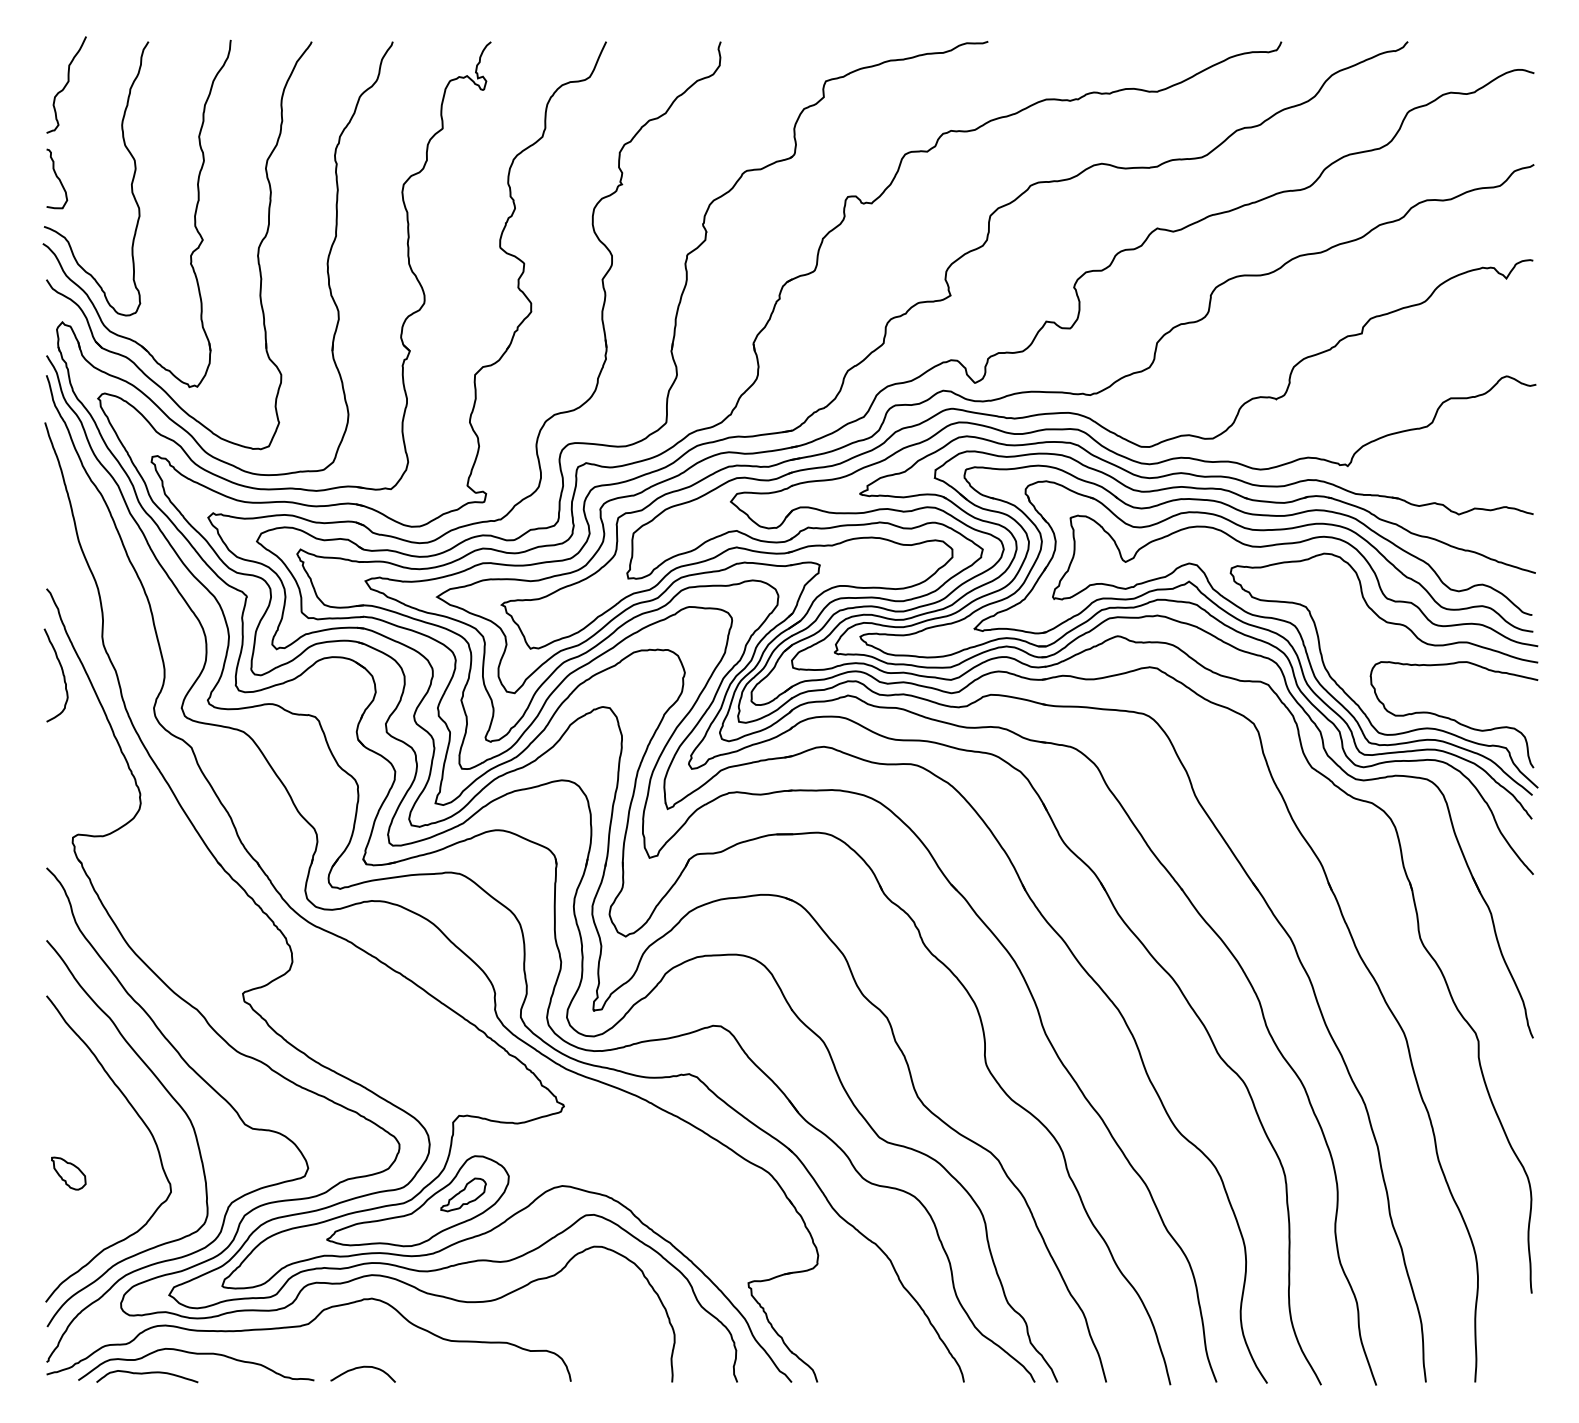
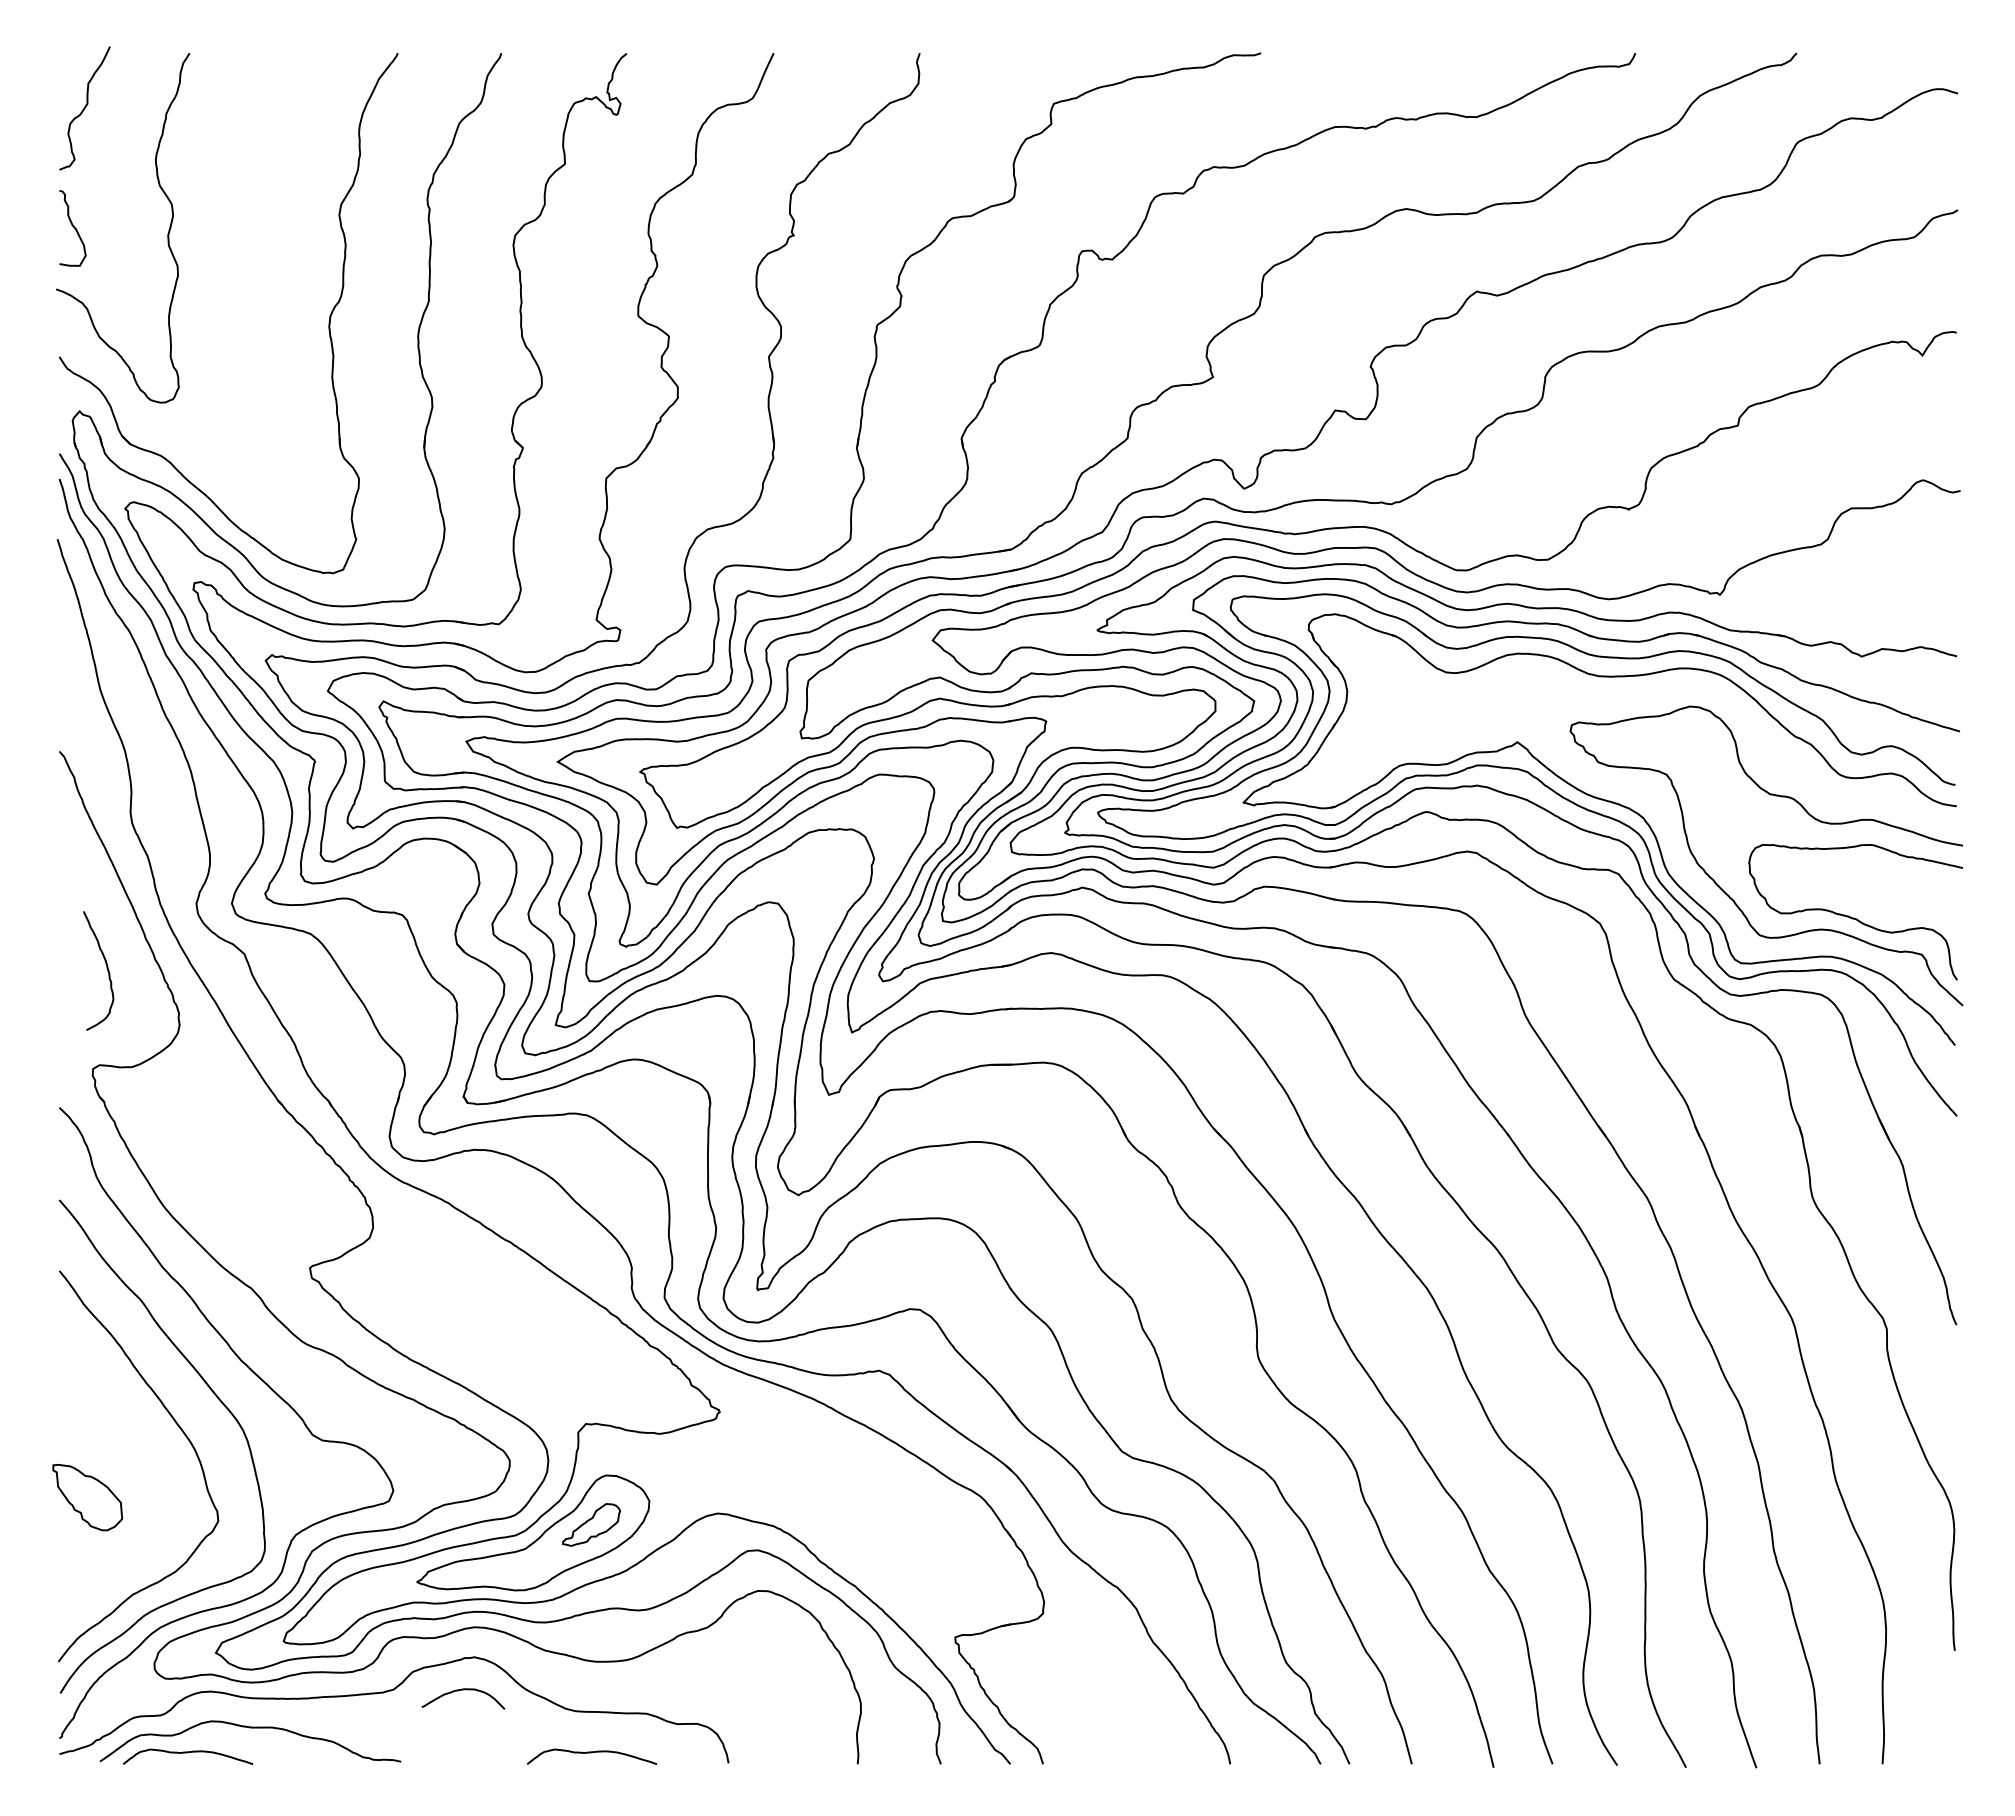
part: (194, 213) -> (248, 272), removed
curve: (1305, 651) -> (1665, 831), removed
curve: (62, 673) -> (106, 968), moved
part: (68, 1173) -> (87, 1497), size x1.6
curve: (363, 1367) -> (463, 1690), moved
curve: (463, 1374) -> (591, 1753), added

